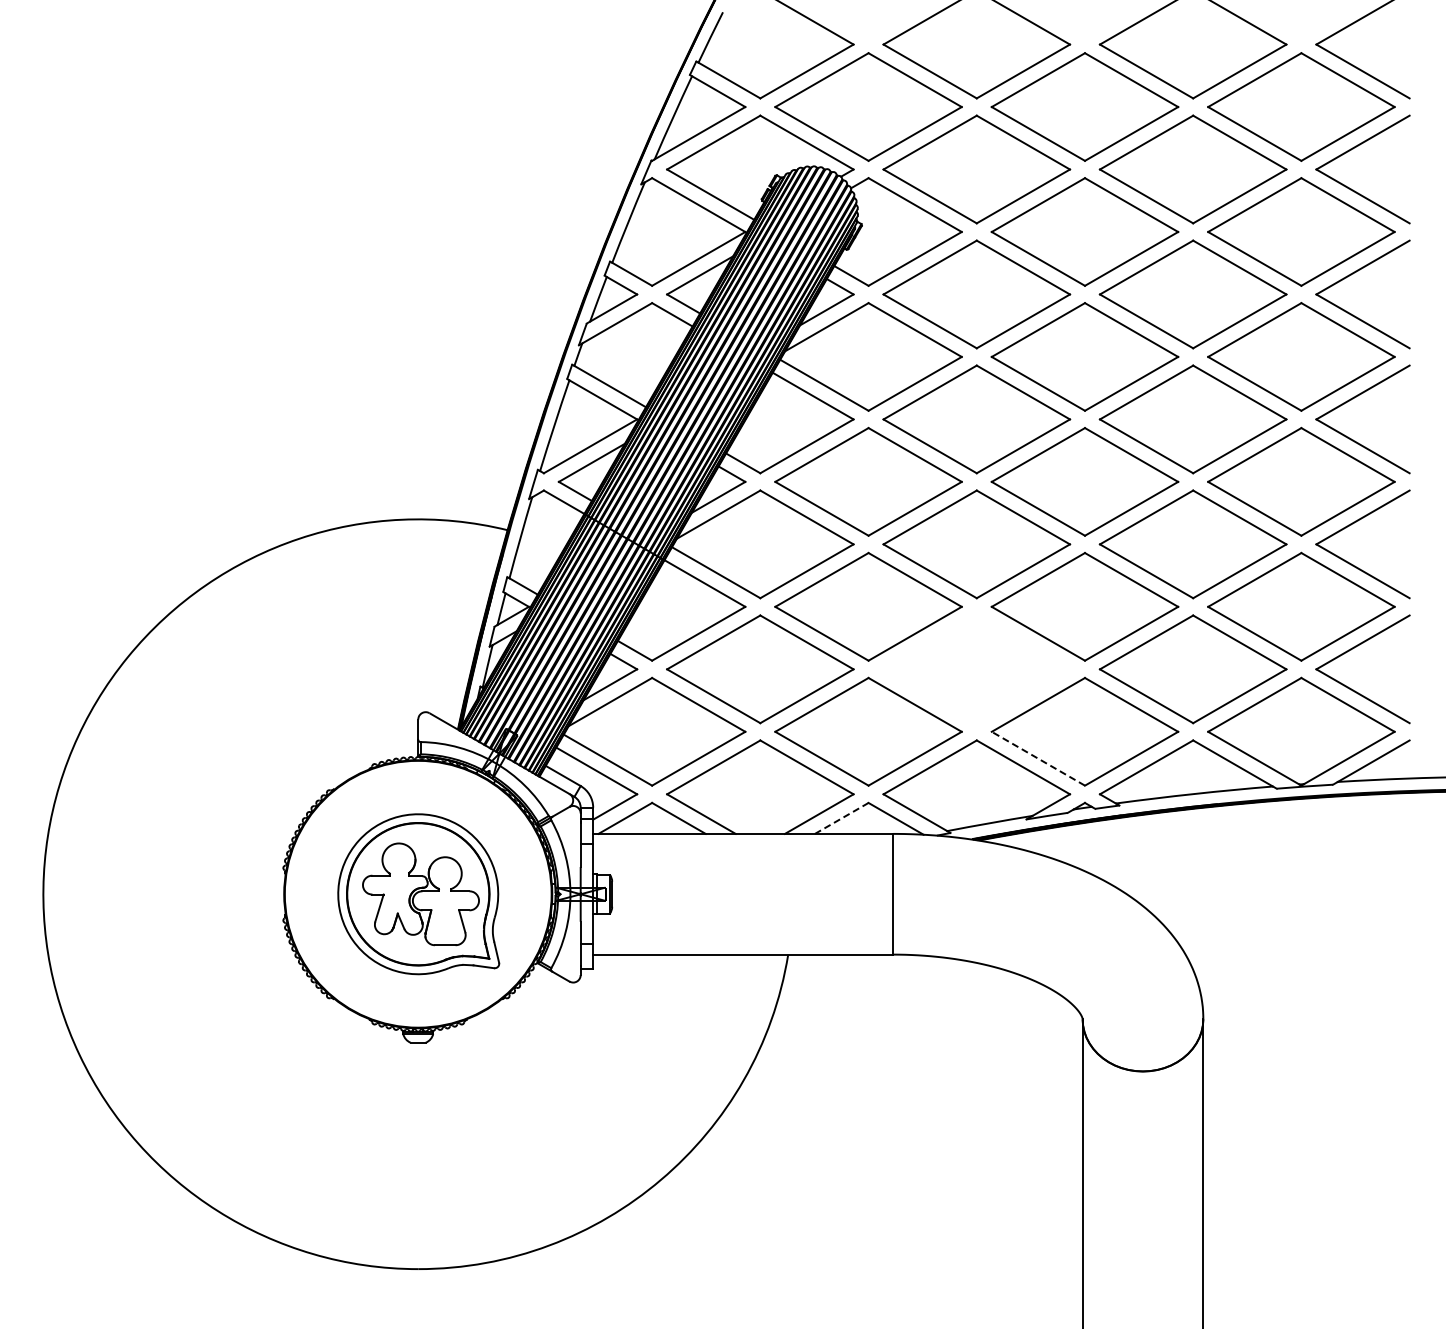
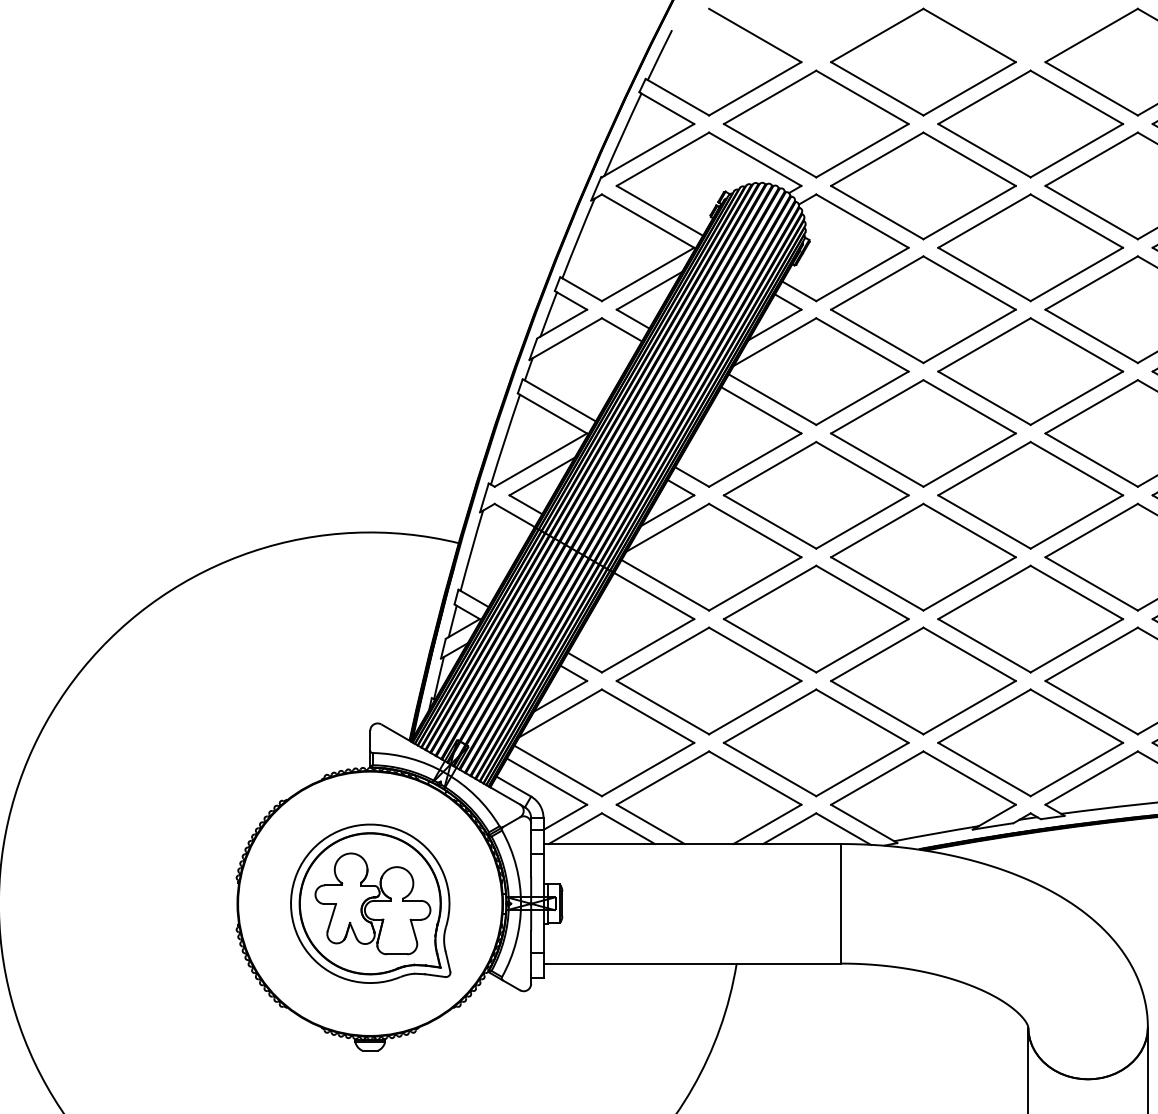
part: (976, 669) -> (923, 681), added
line: (1038, 758) -> (984, 769), dashed -> solid
line: (841, 818) -> (789, 828), dashed -> solid

